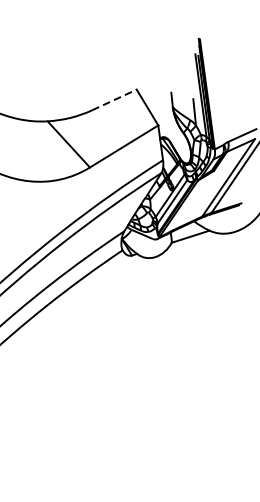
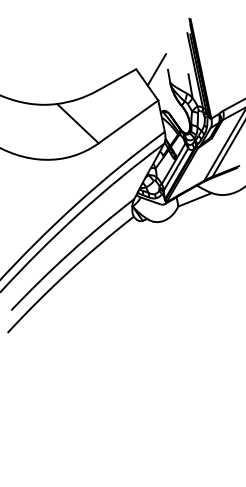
line: (158, 91) -> (156, 69), added
line: (115, 99) -> (117, 79), dashed -> solid

